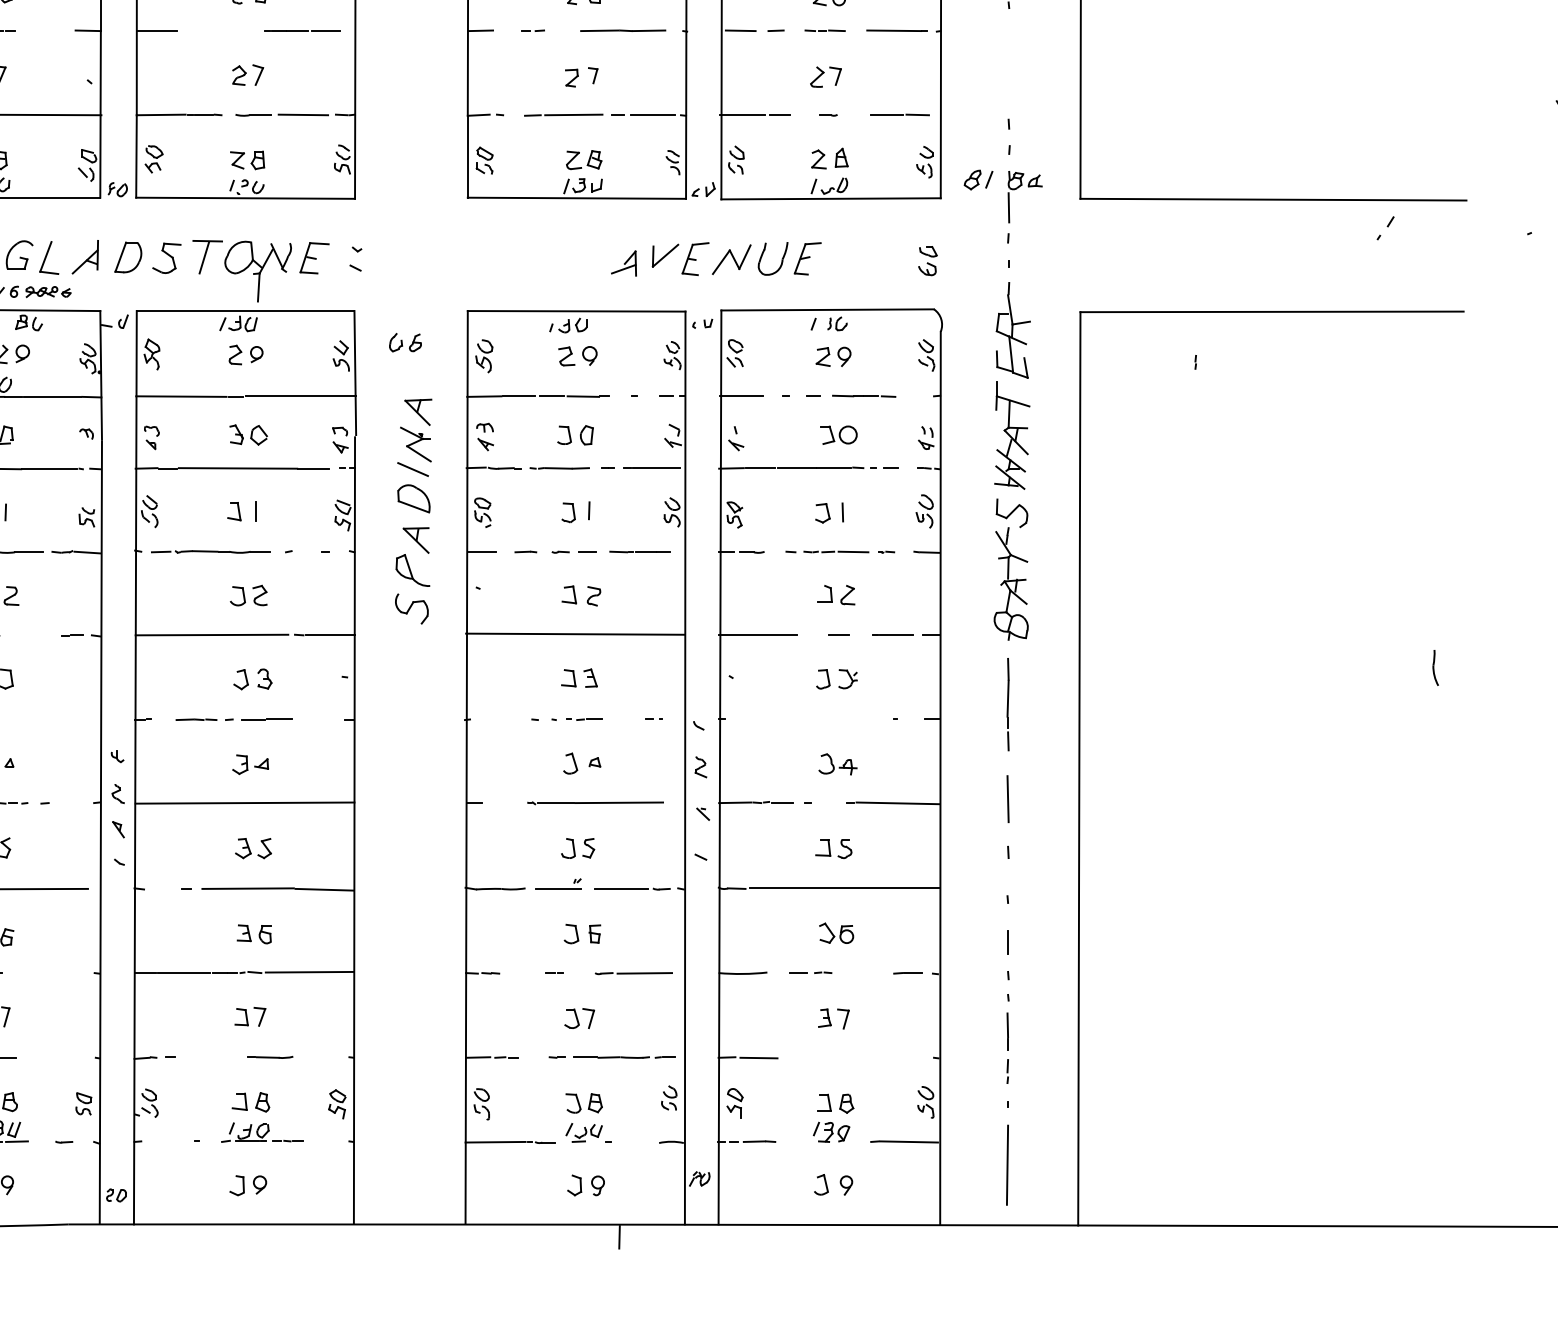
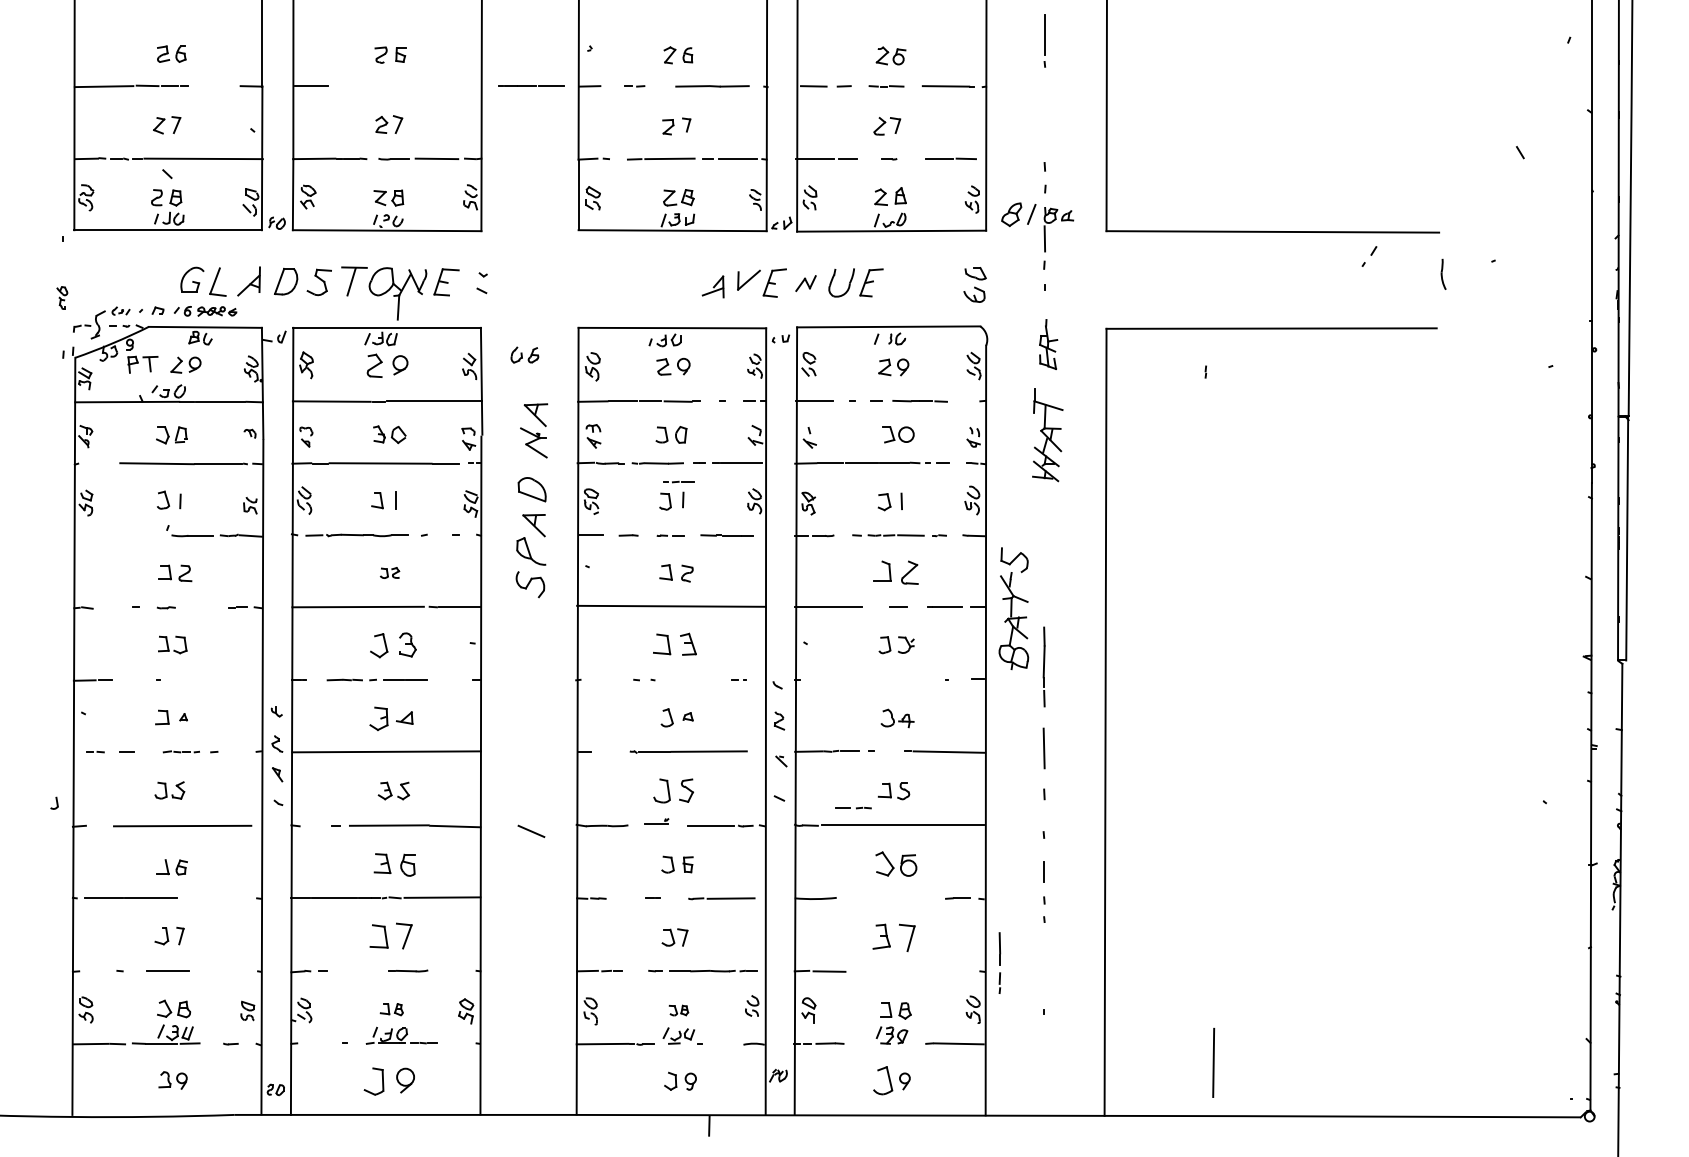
line: (302, 29) -> (531, 85), moved
part: (978, 180) -> (1018, 215), size x1.4
part: (731, 259) -> (805, 283), size x0.6
part: (927, 260) -> (974, 284), size x1.4
part: (1013, 330) -> (1048, 344), size x0.6
part: (246, 354) -> (387, 365), size x1.4
line: (413, 468) -> (531, 830), moved
part: (574, 552) -> (670, 535), size x0.7
part: (1010, 569) -> (1013, 608), moved
part: (248, 594) -> (389, 572), size x0.6
part: (836, 594) -> (896, 572), size x1.4
part: (1435, 666) -> (1443, 273), moved
part: (579, 677) -> (674, 643), size x1.4
part: (252, 678) -> (393, 644), size x1.4
part: (583, 719) -> (678, 481), moved
part: (250, 764) -> (391, 718), size x1.4
part: (577, 847) -> (673, 790), size x1.4
part: (558, 883) -> (656, 821), size x0.6
part: (836, 932) -> (896, 863), size x1.4
part: (254, 933) -> (394, 864), size x1.4
part: (811, 972) -> (853, 807), moved
part: (250, 1016) -> (391, 935), size x1.6
part: (833, 1018) -> (893, 937), size x1.6
part: (1007, 1047) -> (999, 962), moved
part: (250, 1102) -> (391, 1009), size x0.7
part: (583, 1103) -> (678, 1010), size x0.6
line: (1007, 1164) -> (1213, 1062), moved
part: (821, 1184) -> (883, 1080), size x1.6
part: (248, 1185) -> (389, 1081), size x1.6

